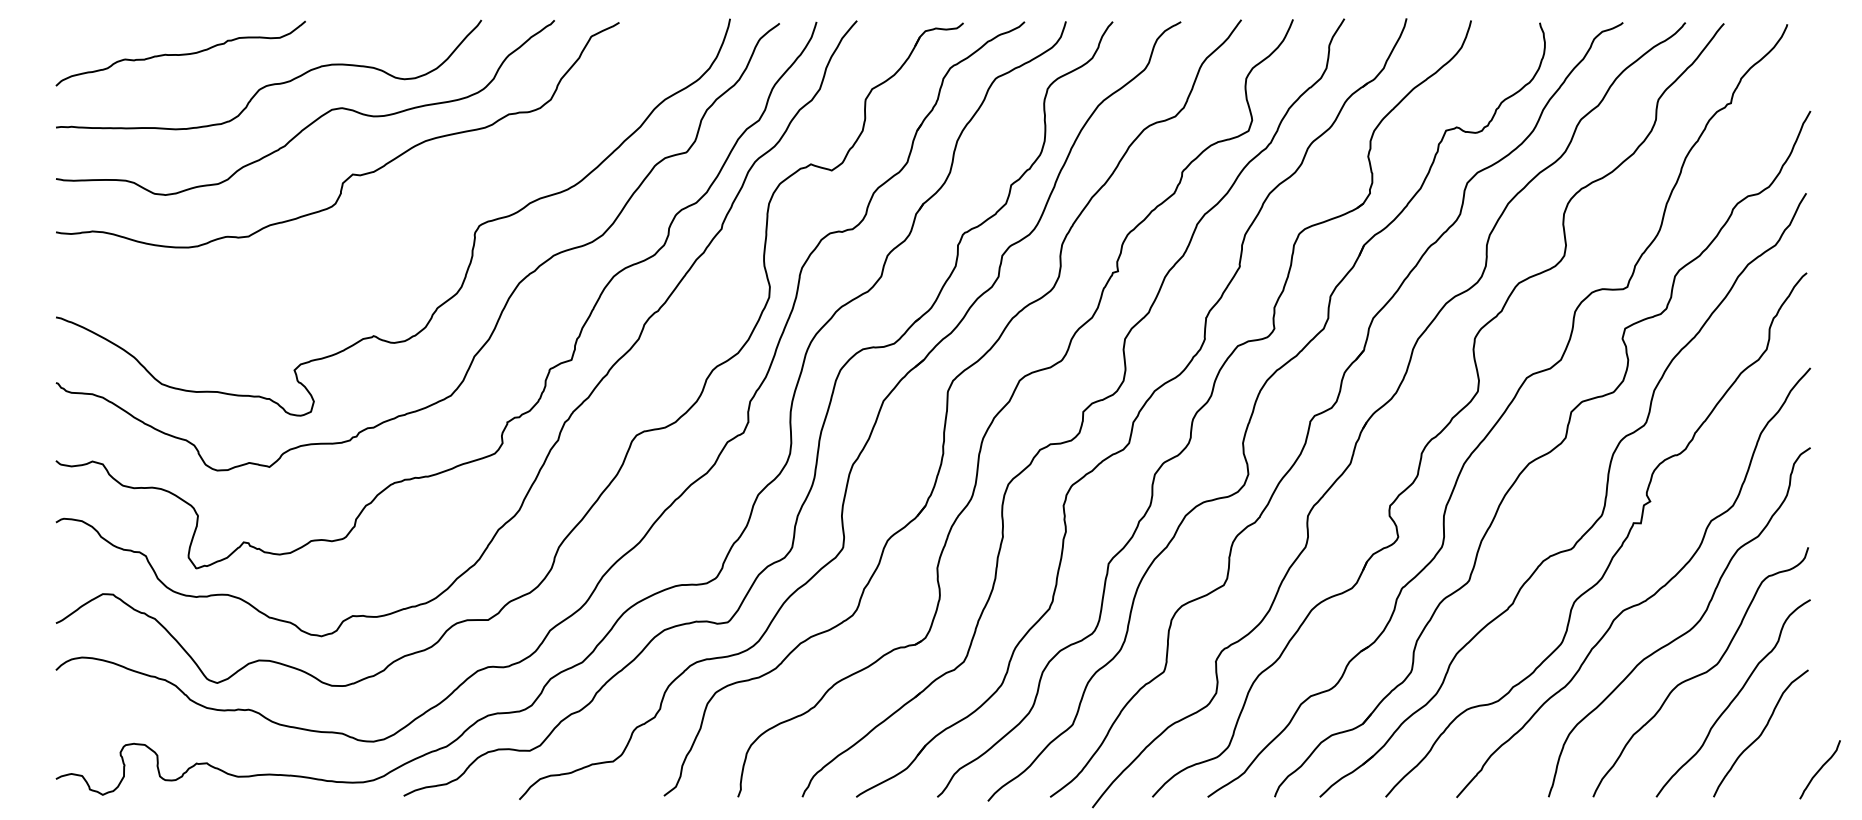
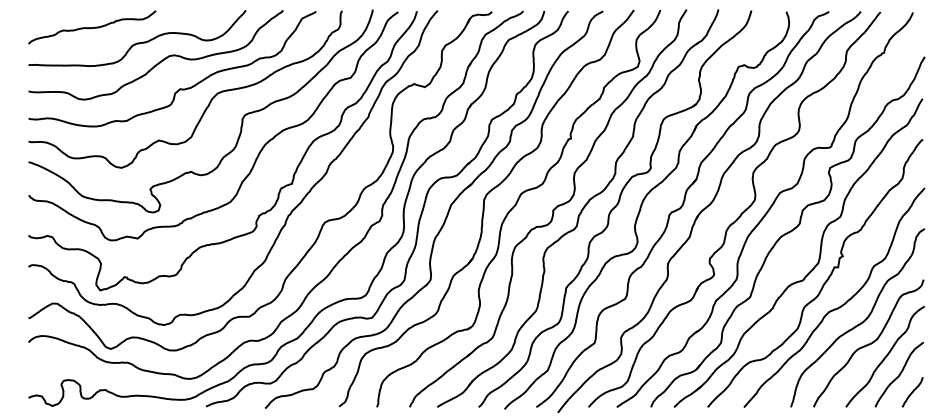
curve: (410, 198) -> (209, 101), added
curve: (1819, 770) -> (912, 392), moved

